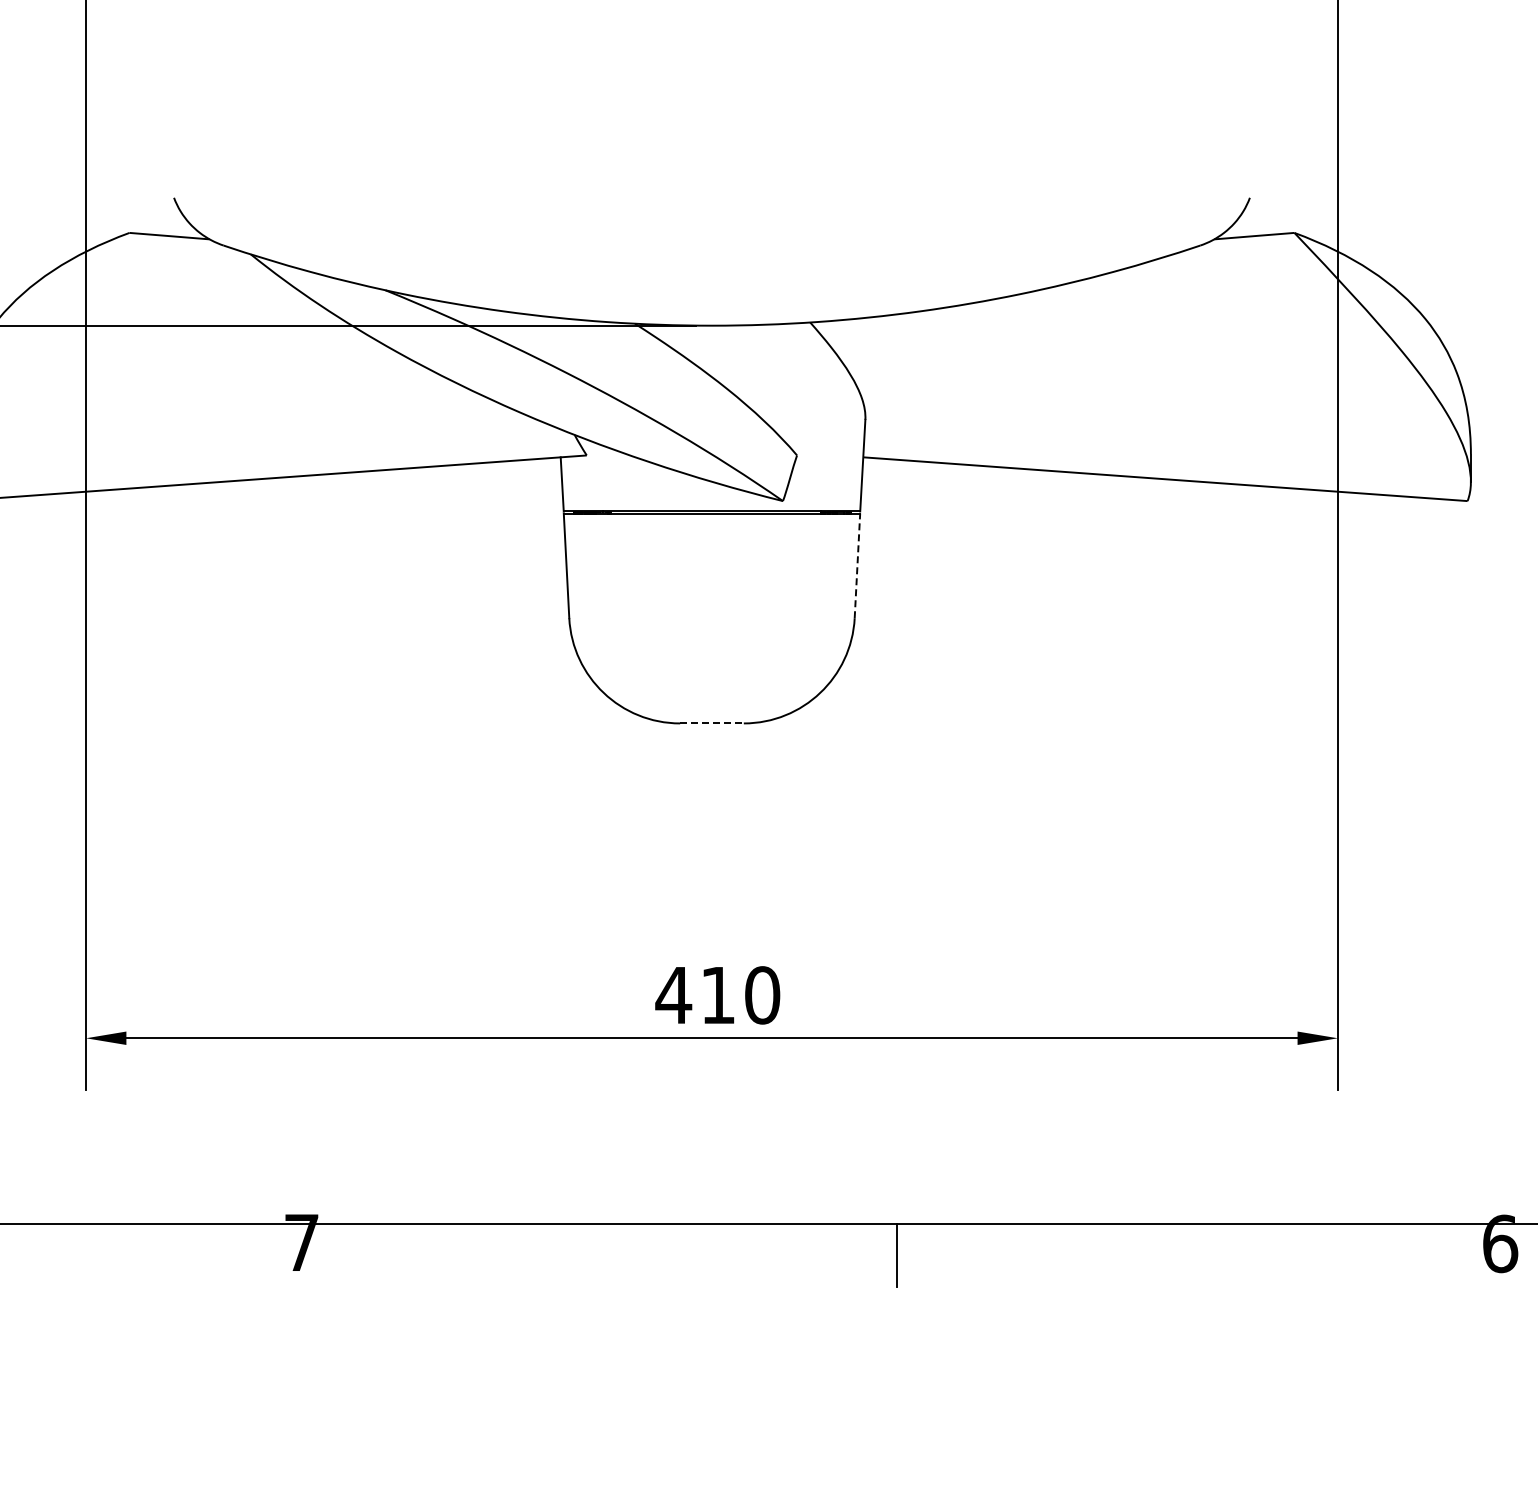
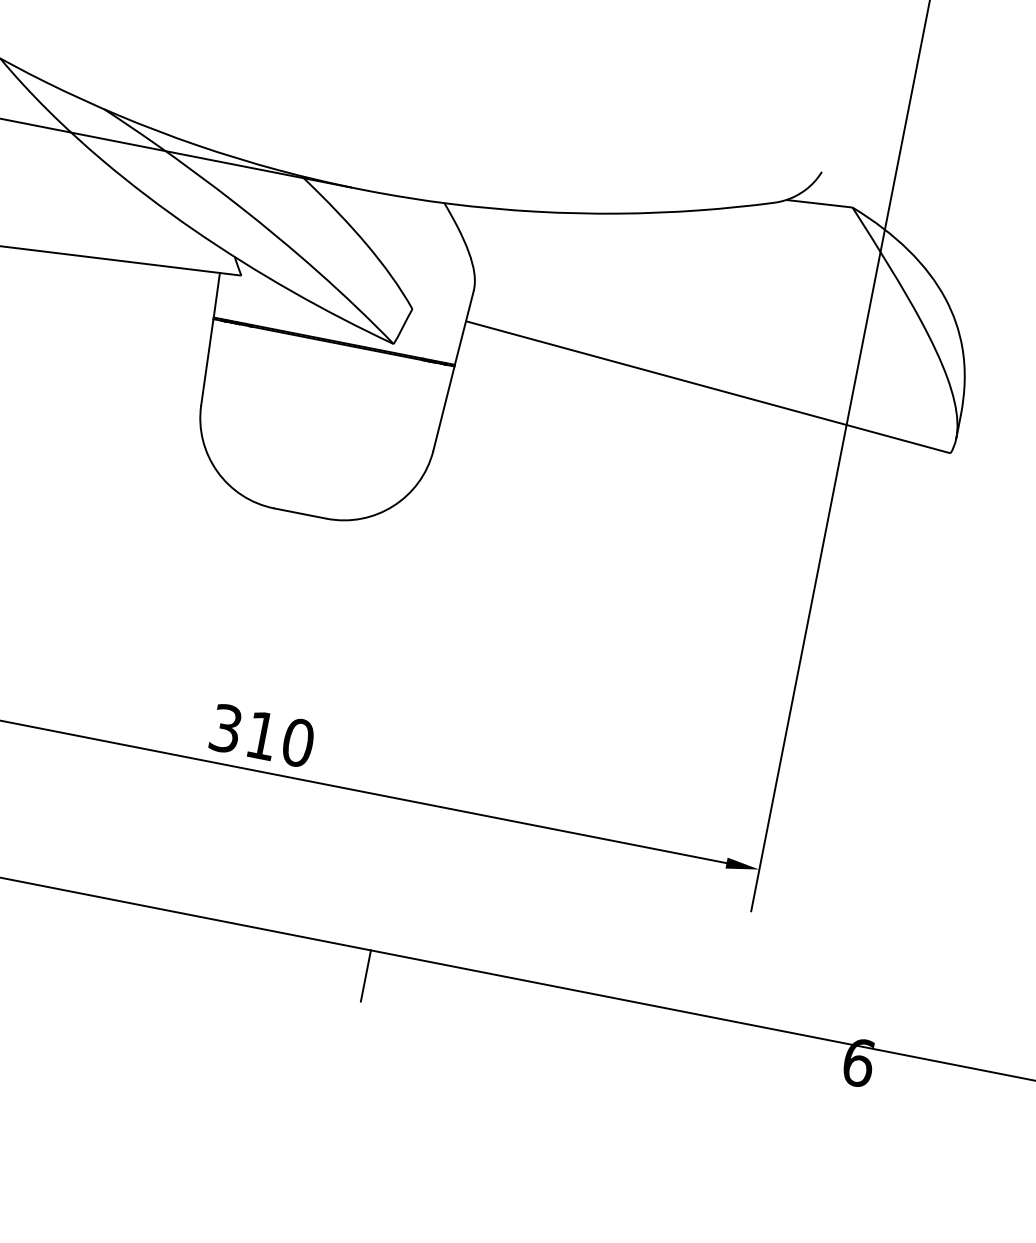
line: (857, 565) -> (444, 408), dashed -> solid
line: (711, 723) -> (300, 513), dashed -> solid
text: (673, 995) -> (225, 728), 410 -> 310

